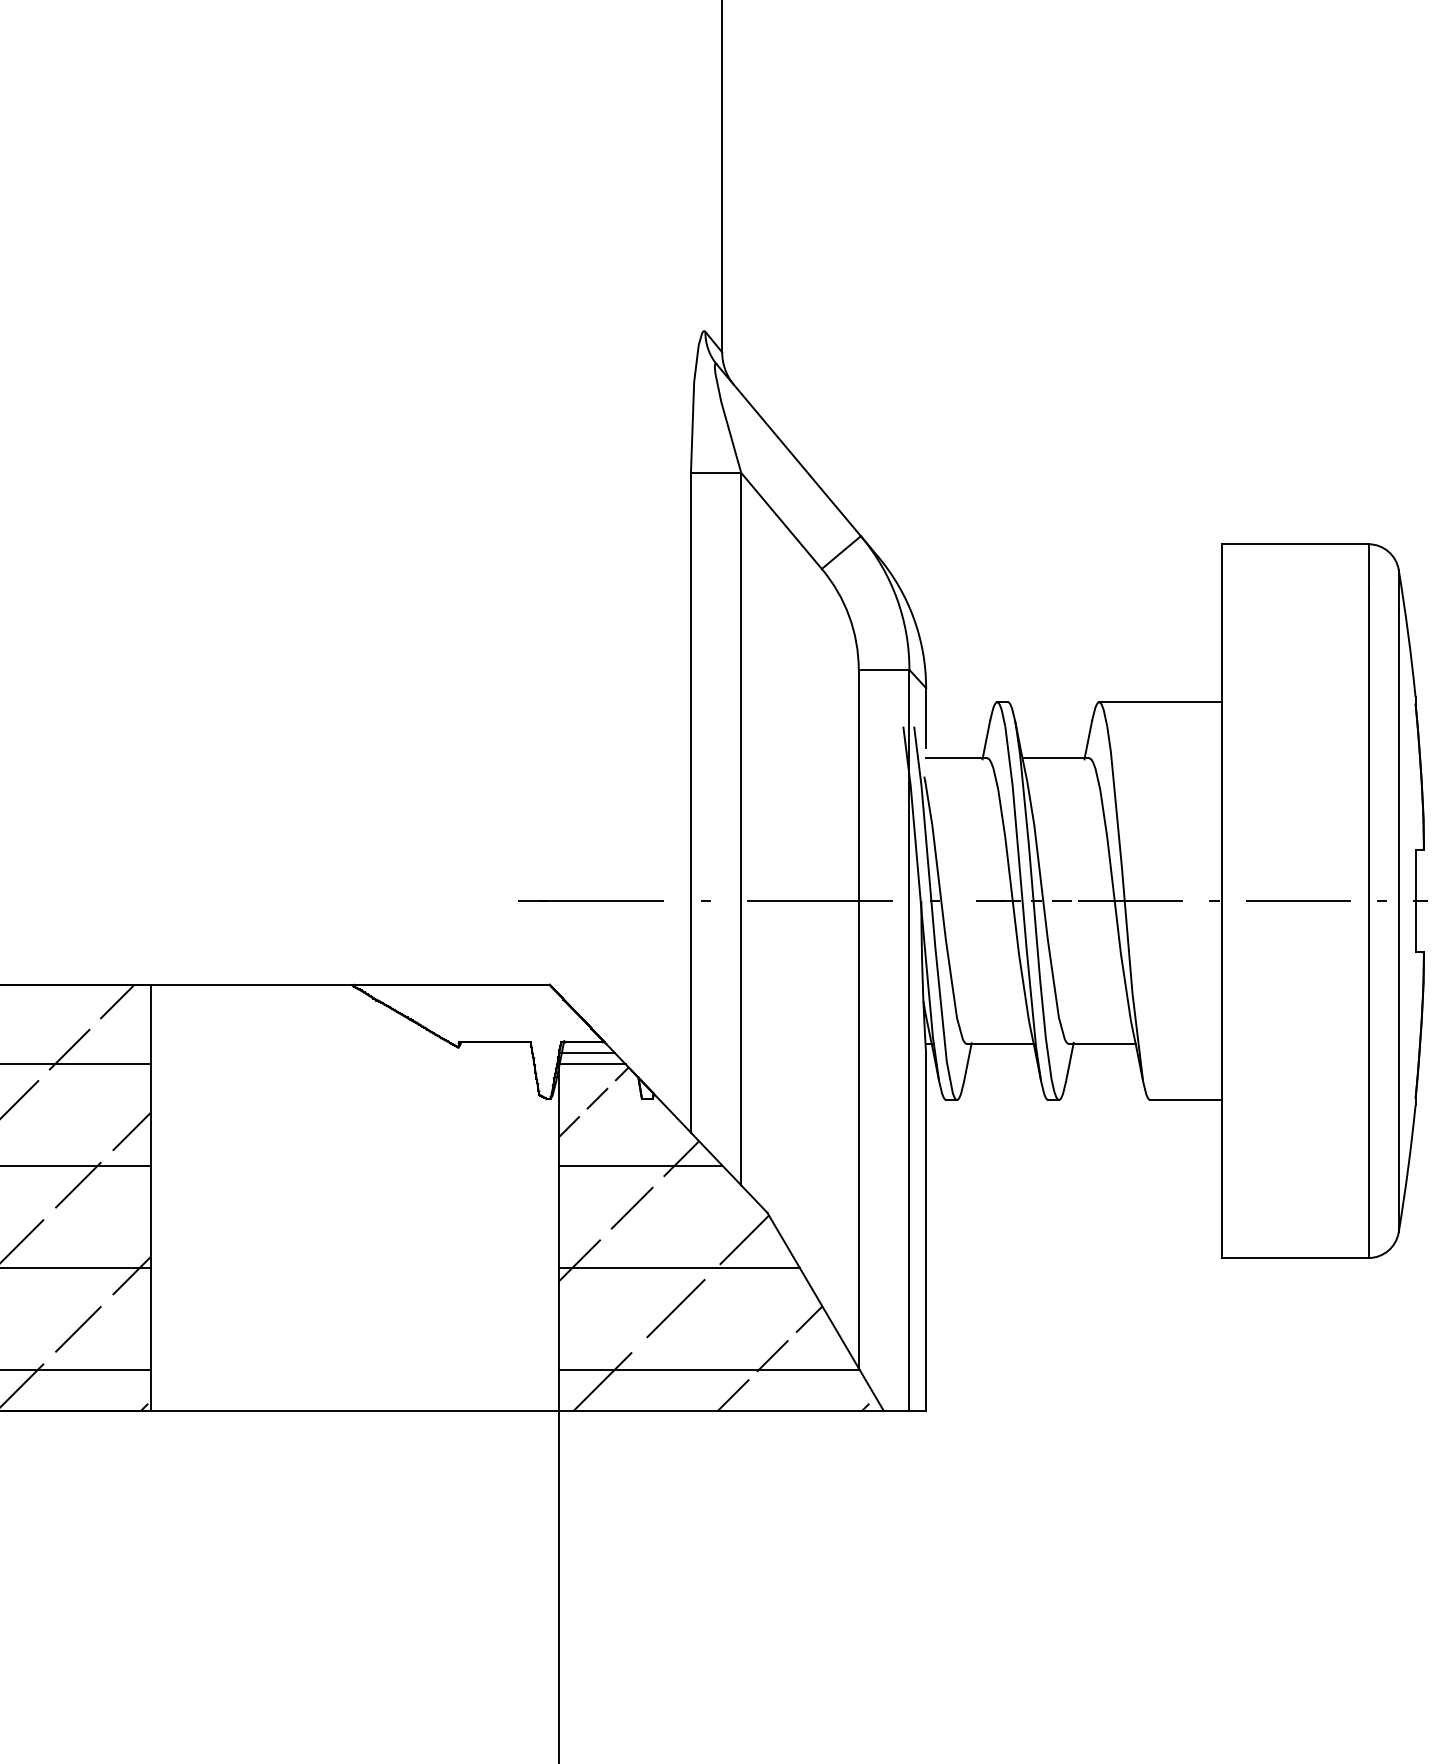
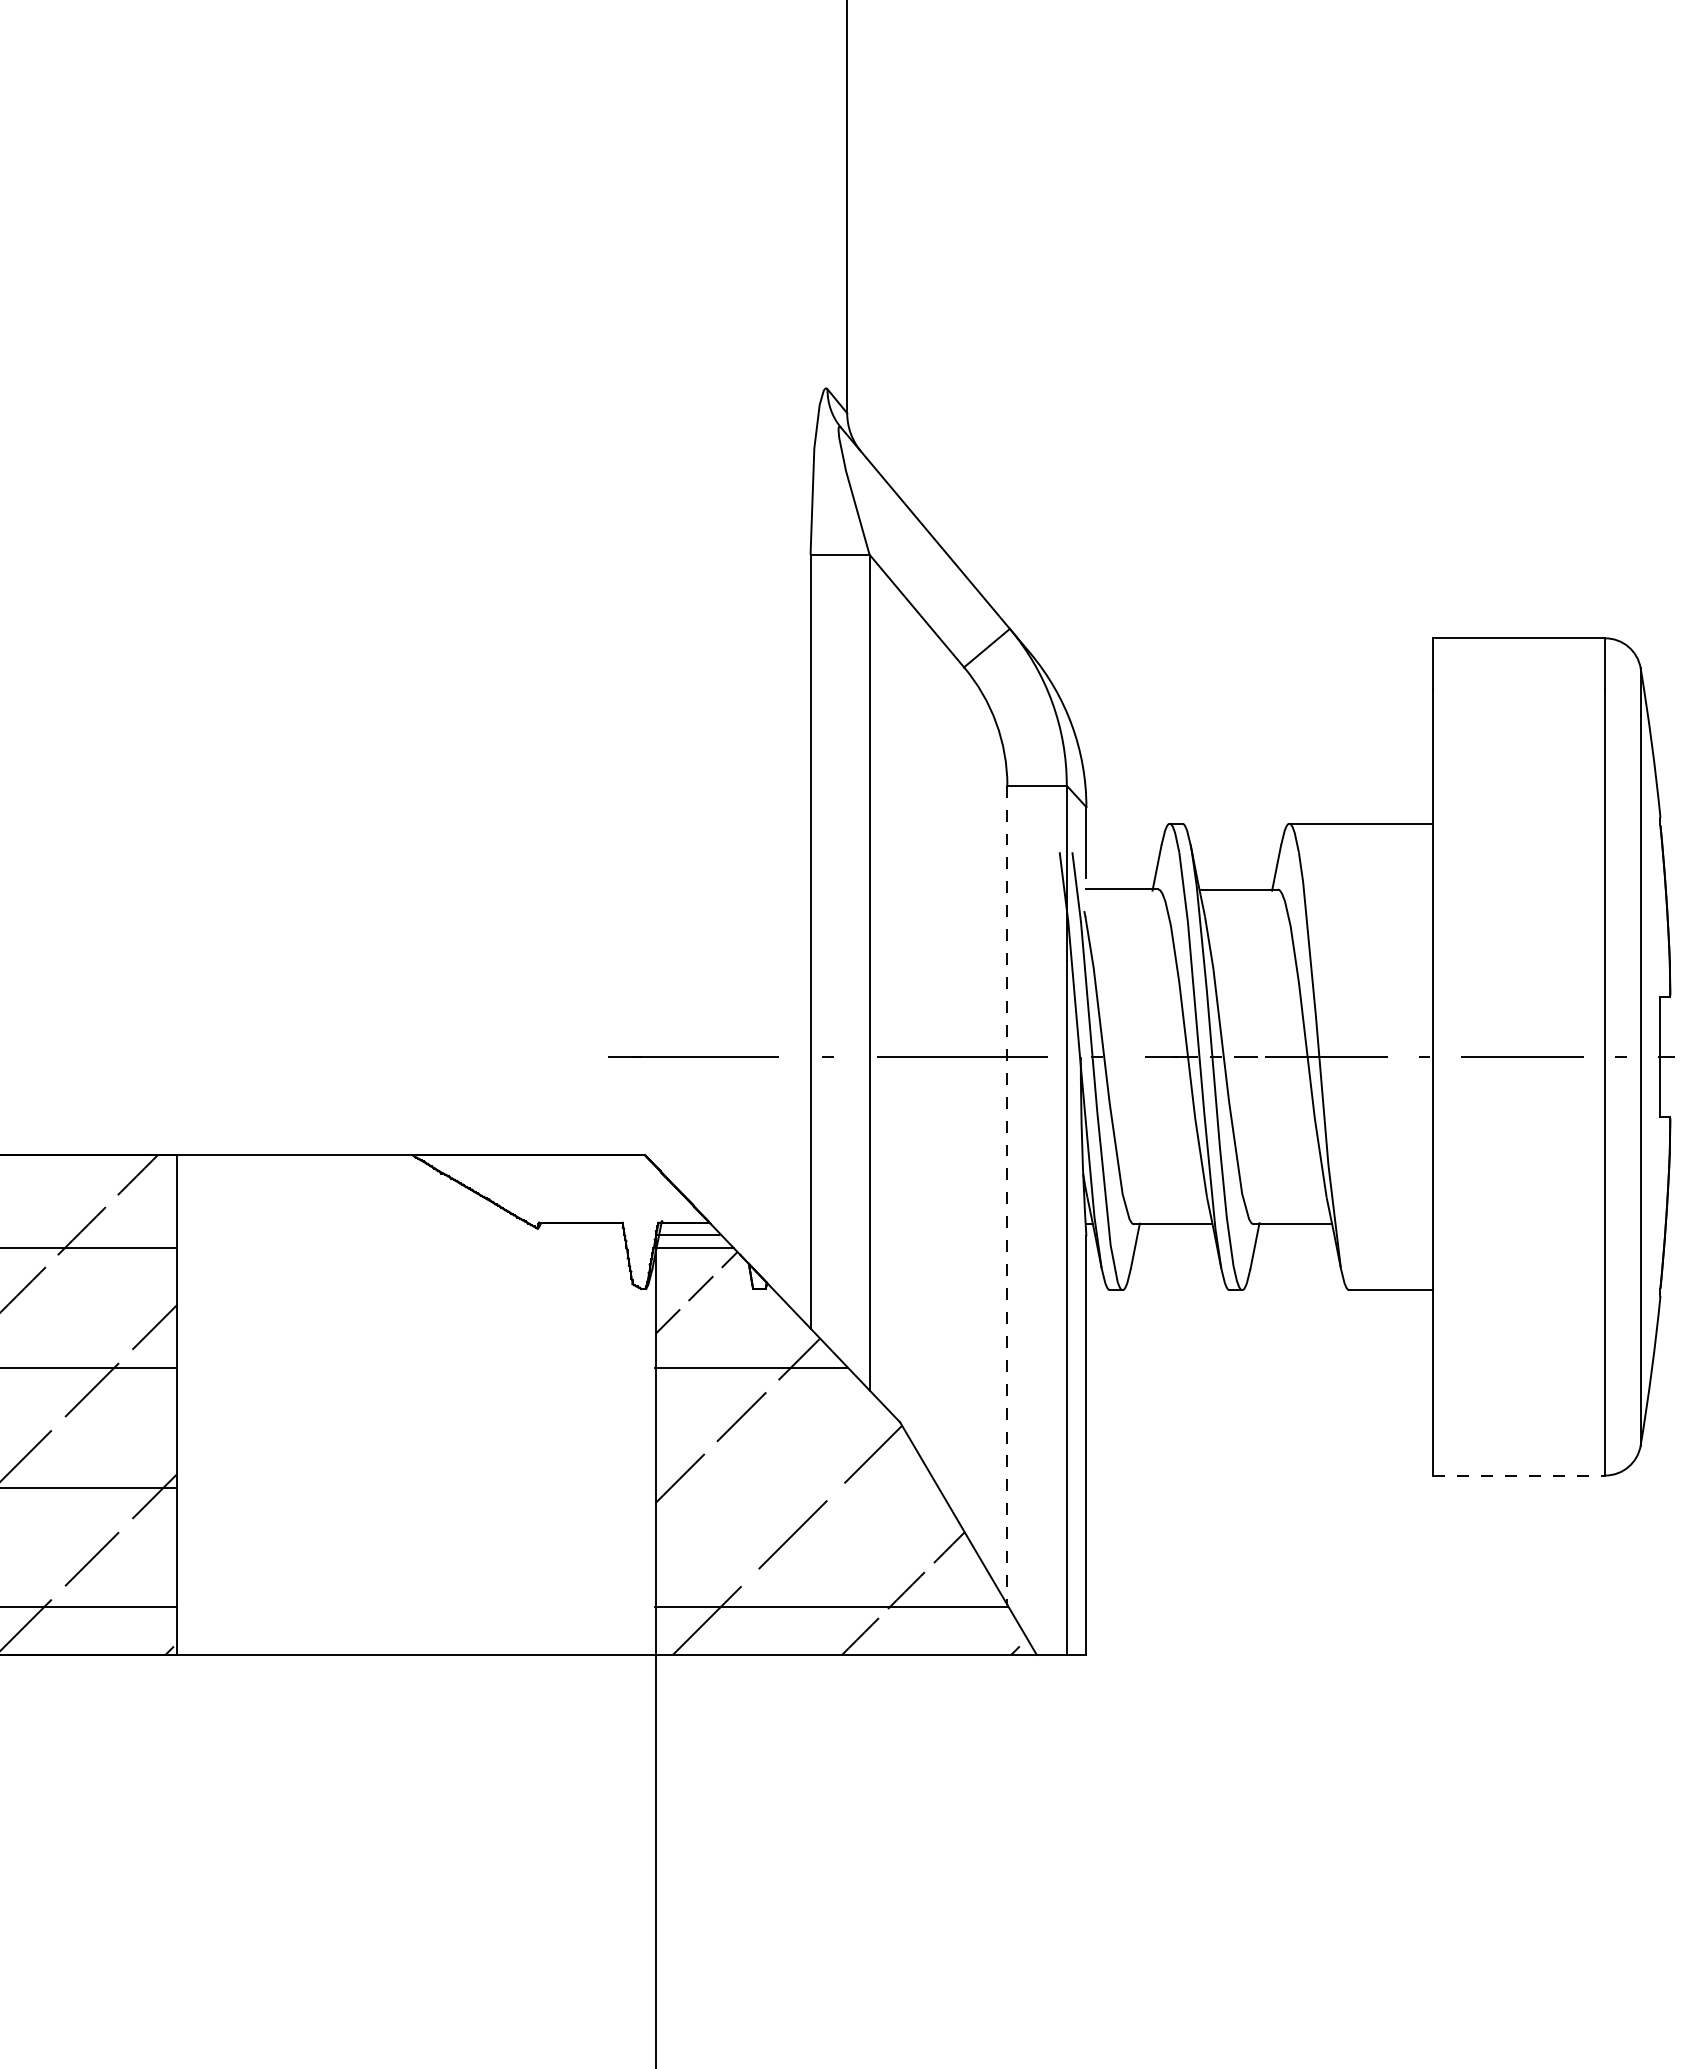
line: (858, 1019) -> (1007, 1195), solid -> dashed
line: (1295, 1257) -> (1519, 1475), solid -> dashed
line: (678, 1268) -> (796, 1487), removed

